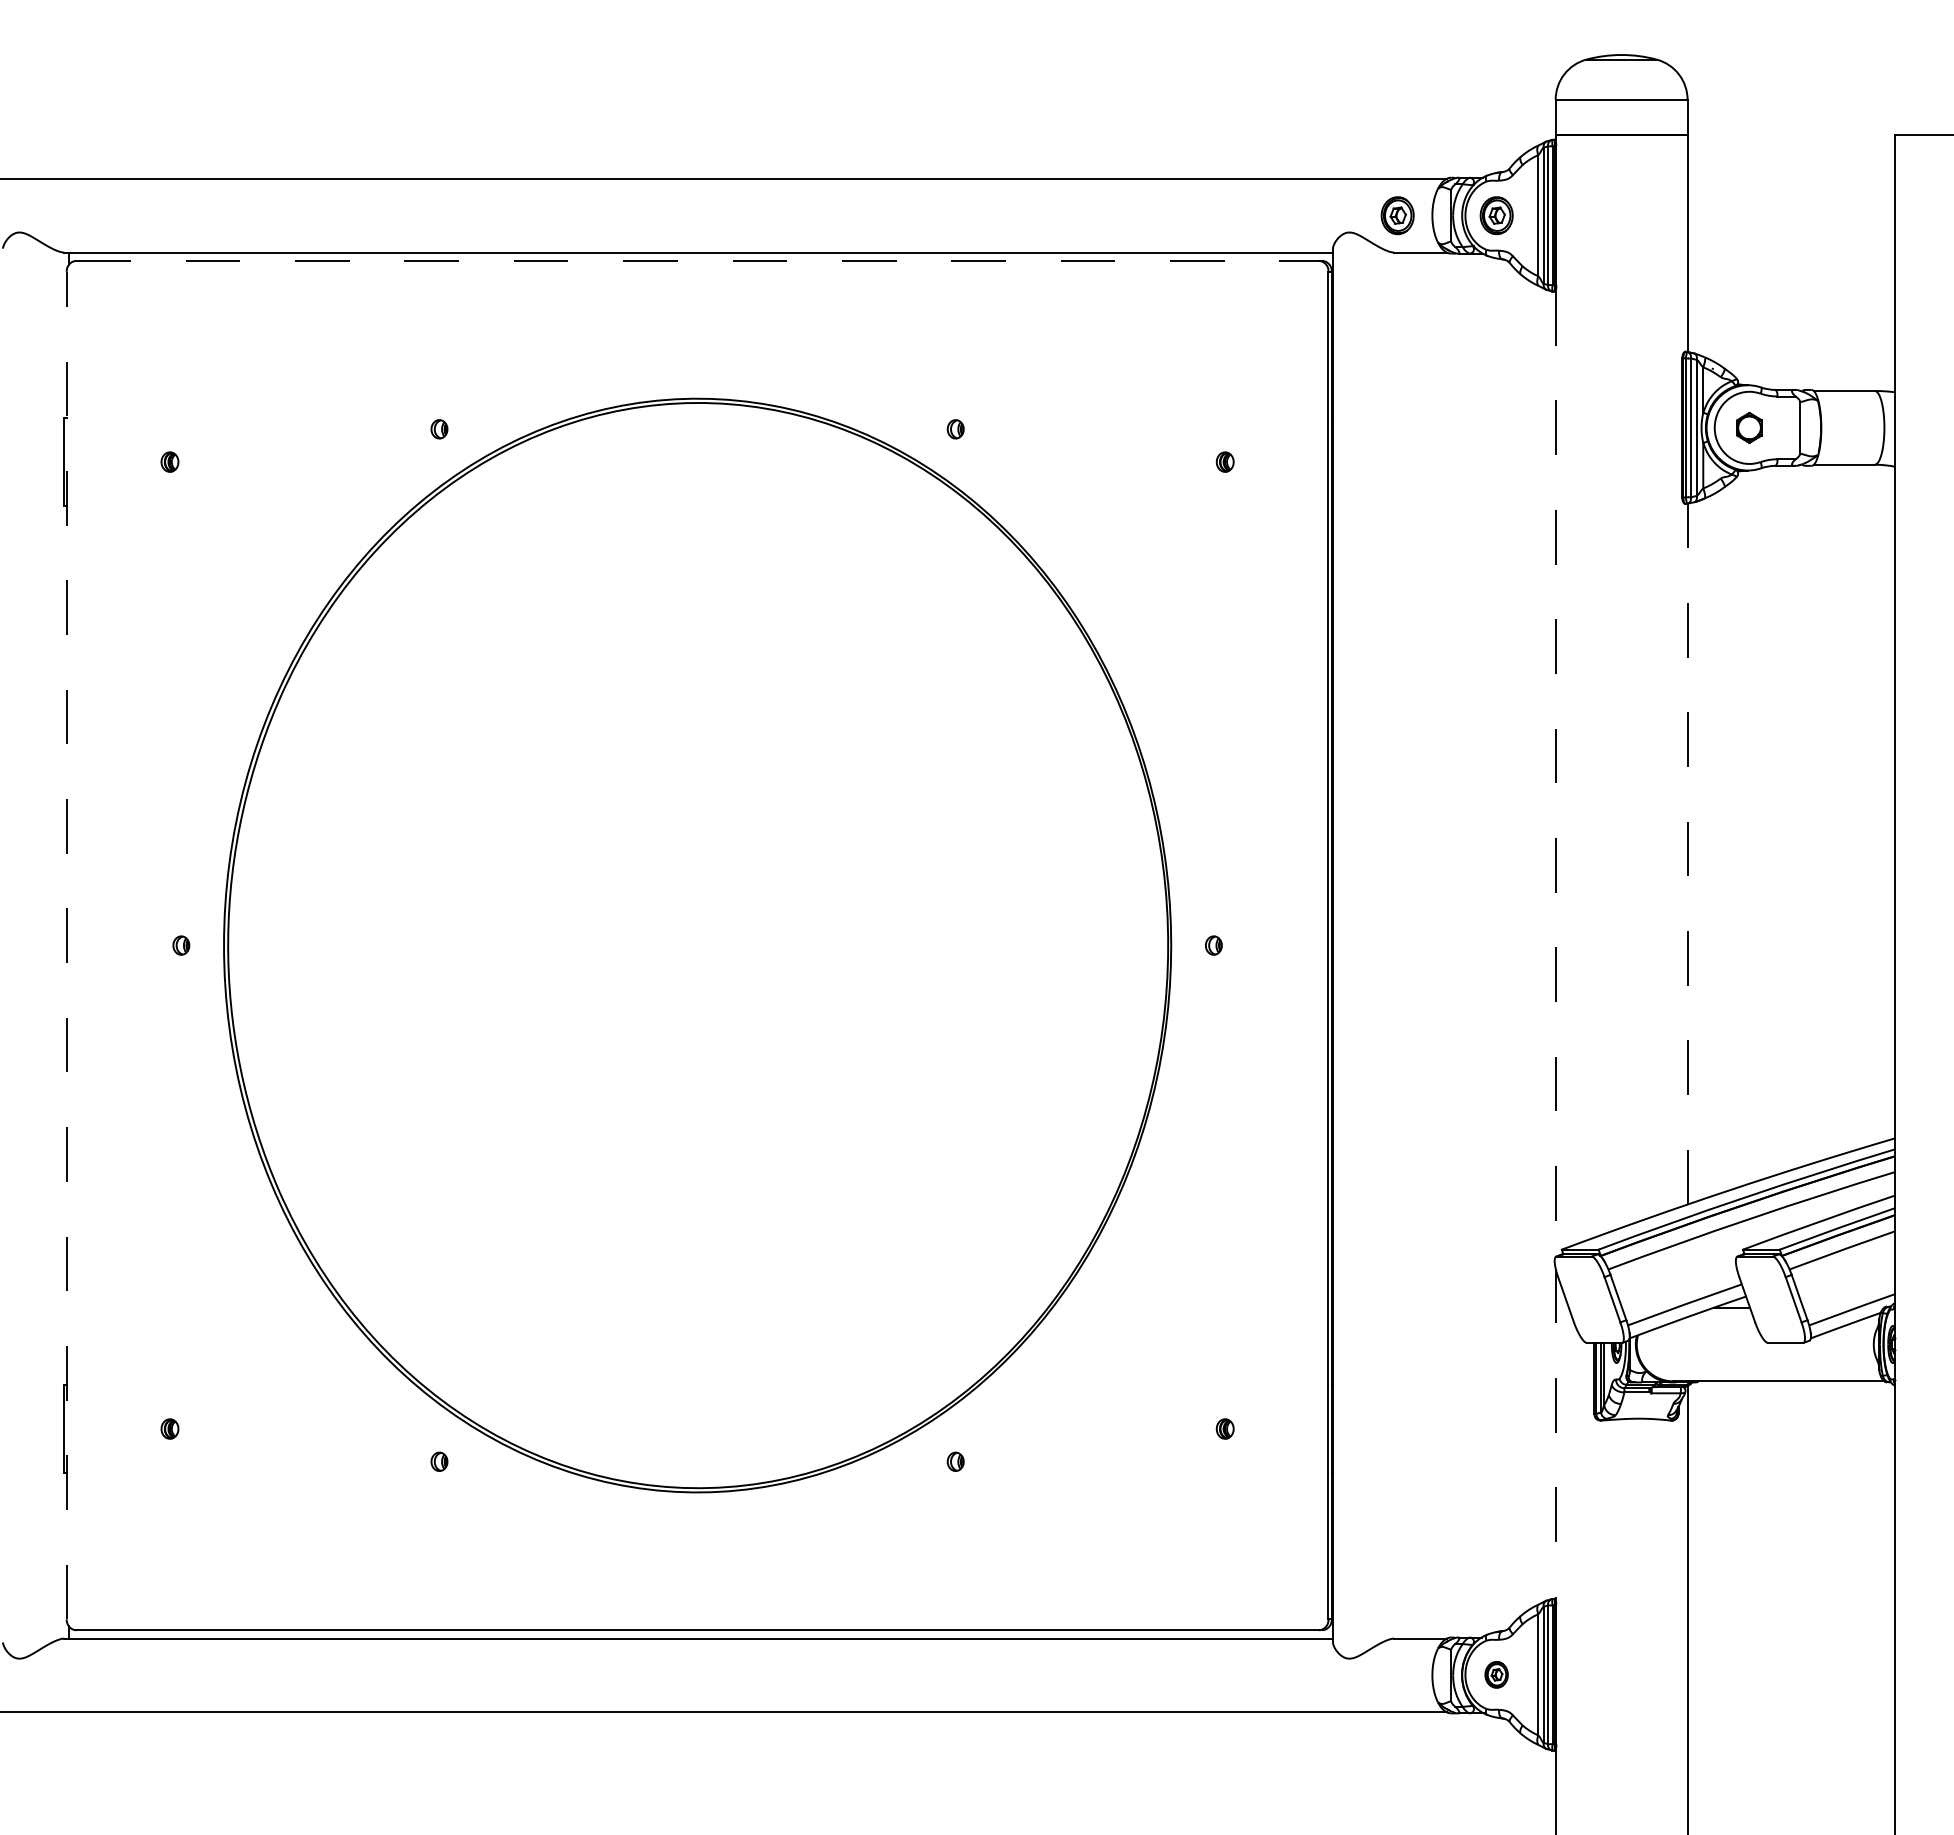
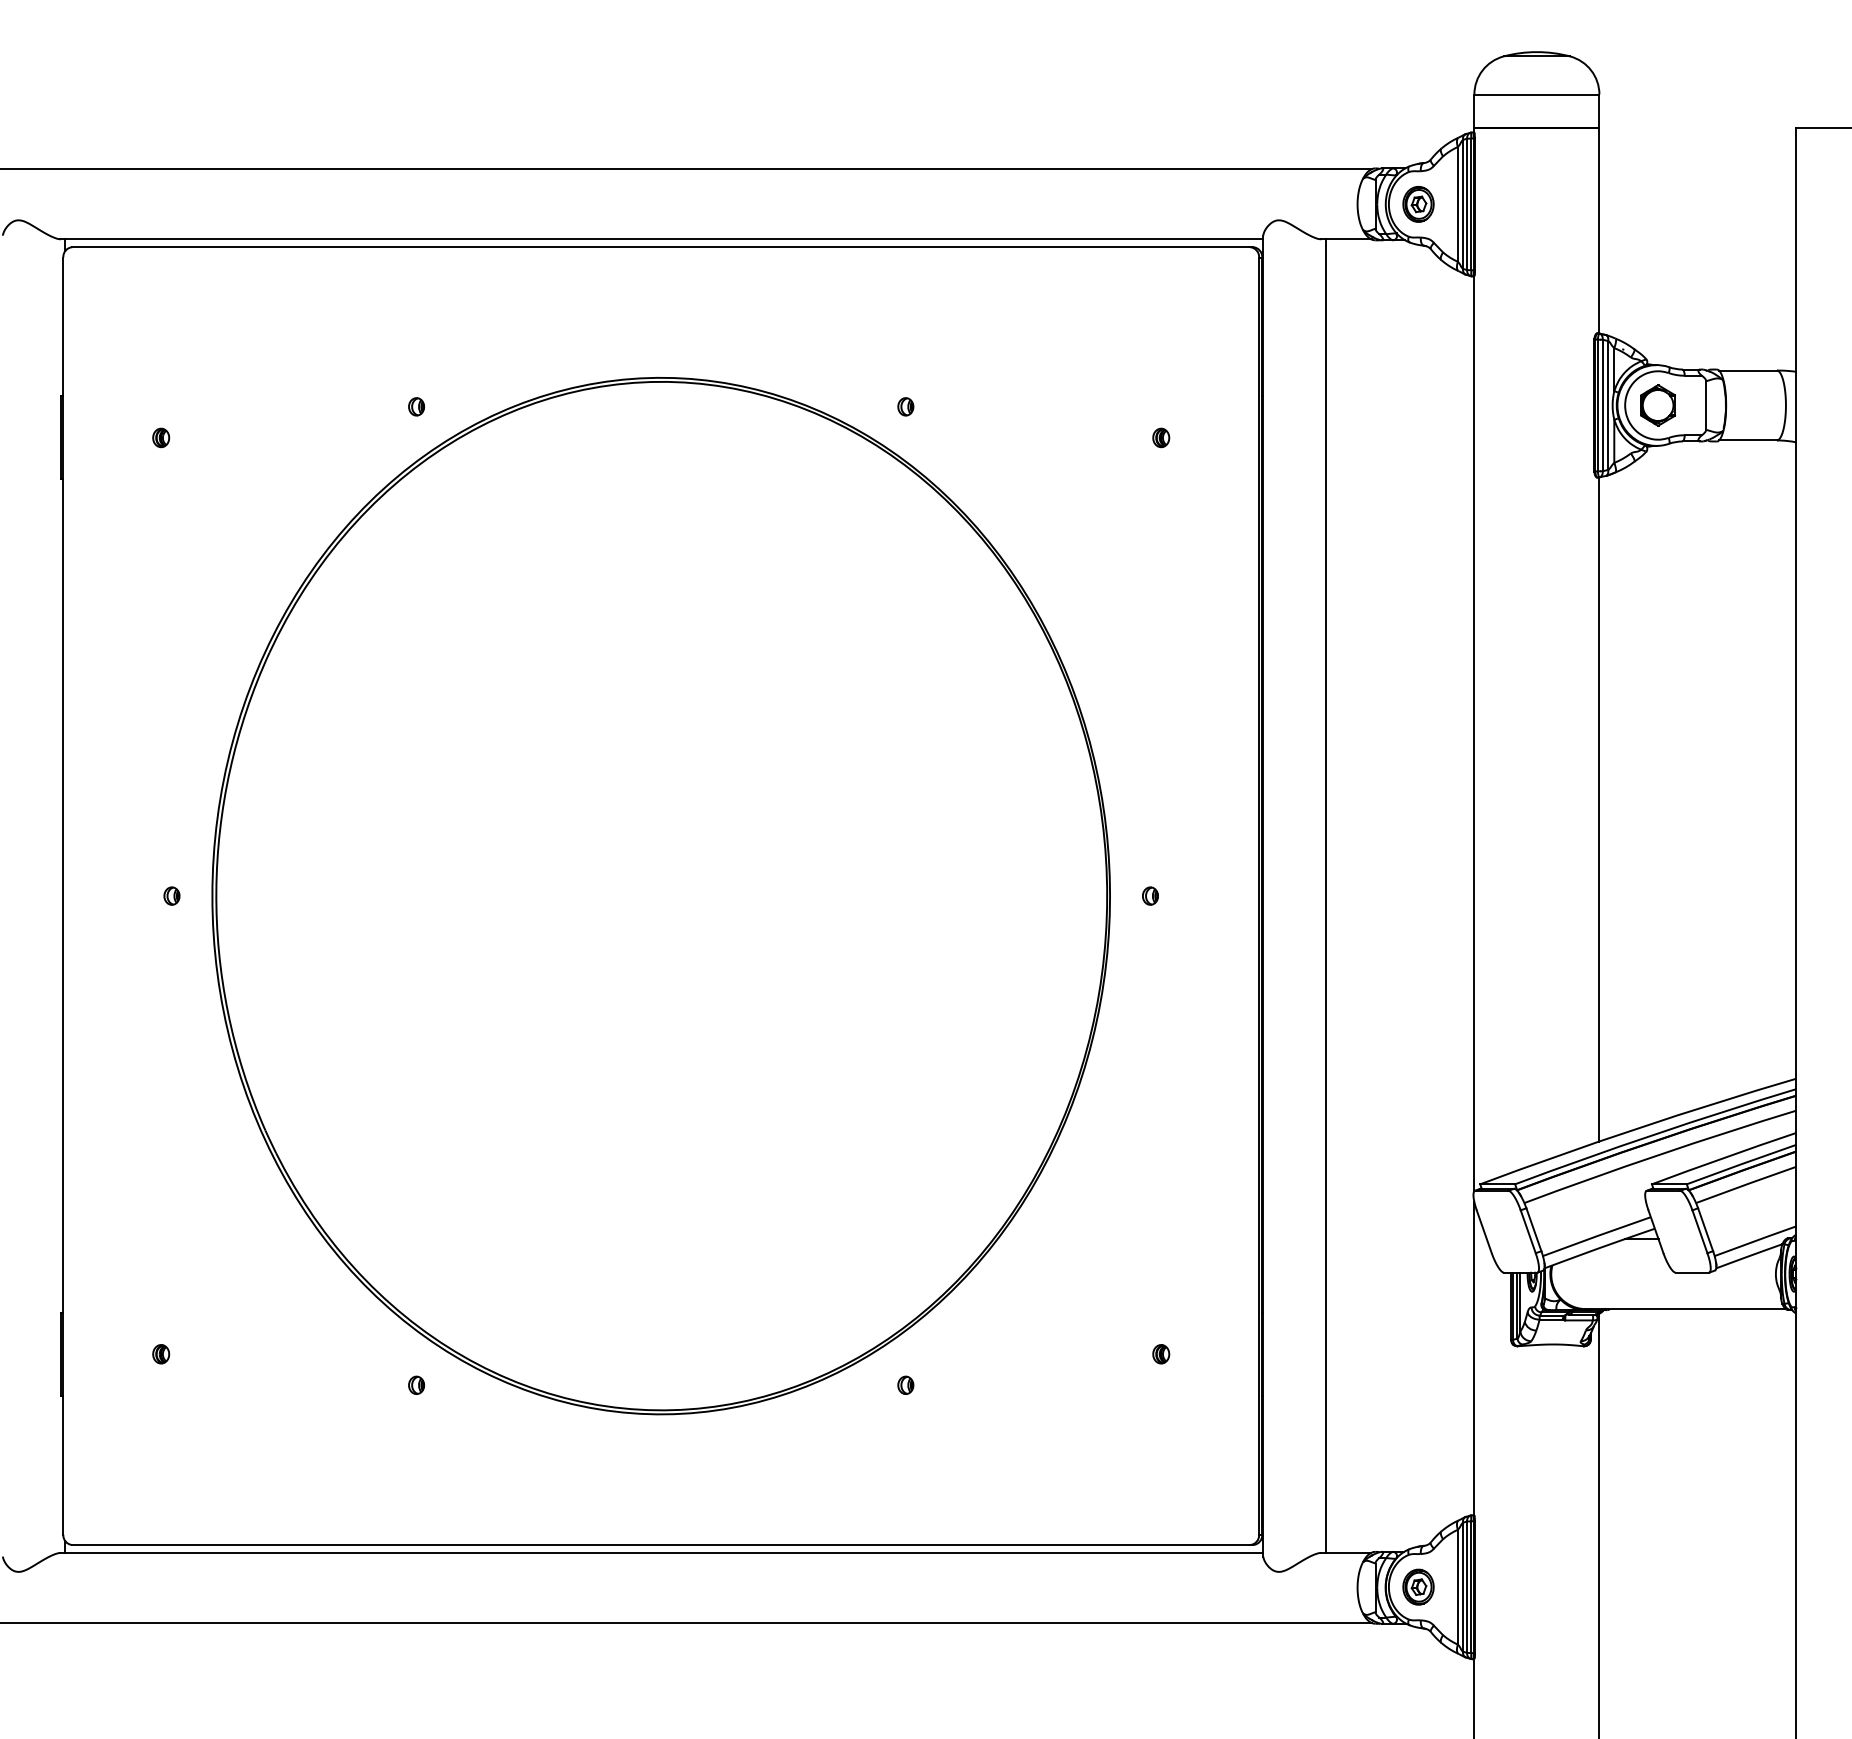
part: (1397, 215) -> (1324, 204), removed
line: (698, 260) -> (662, 246), dashed -> solid
part: (1749, 427) -> (1658, 405), size x1.43
line: (1555, 774) -> (1474, 733), dashed -> solid
line: (1687, 853) -> (1599, 808), dashed -> solid
line: (66, 945) -> (63, 896), dashed -> solid
line: (1398, 945) -> (1325, 896), added
line: (1555, 1434) -> (1474, 1359), dashed -> solid
part: (1496, 1674) -> (1418, 1586), size x1.43

